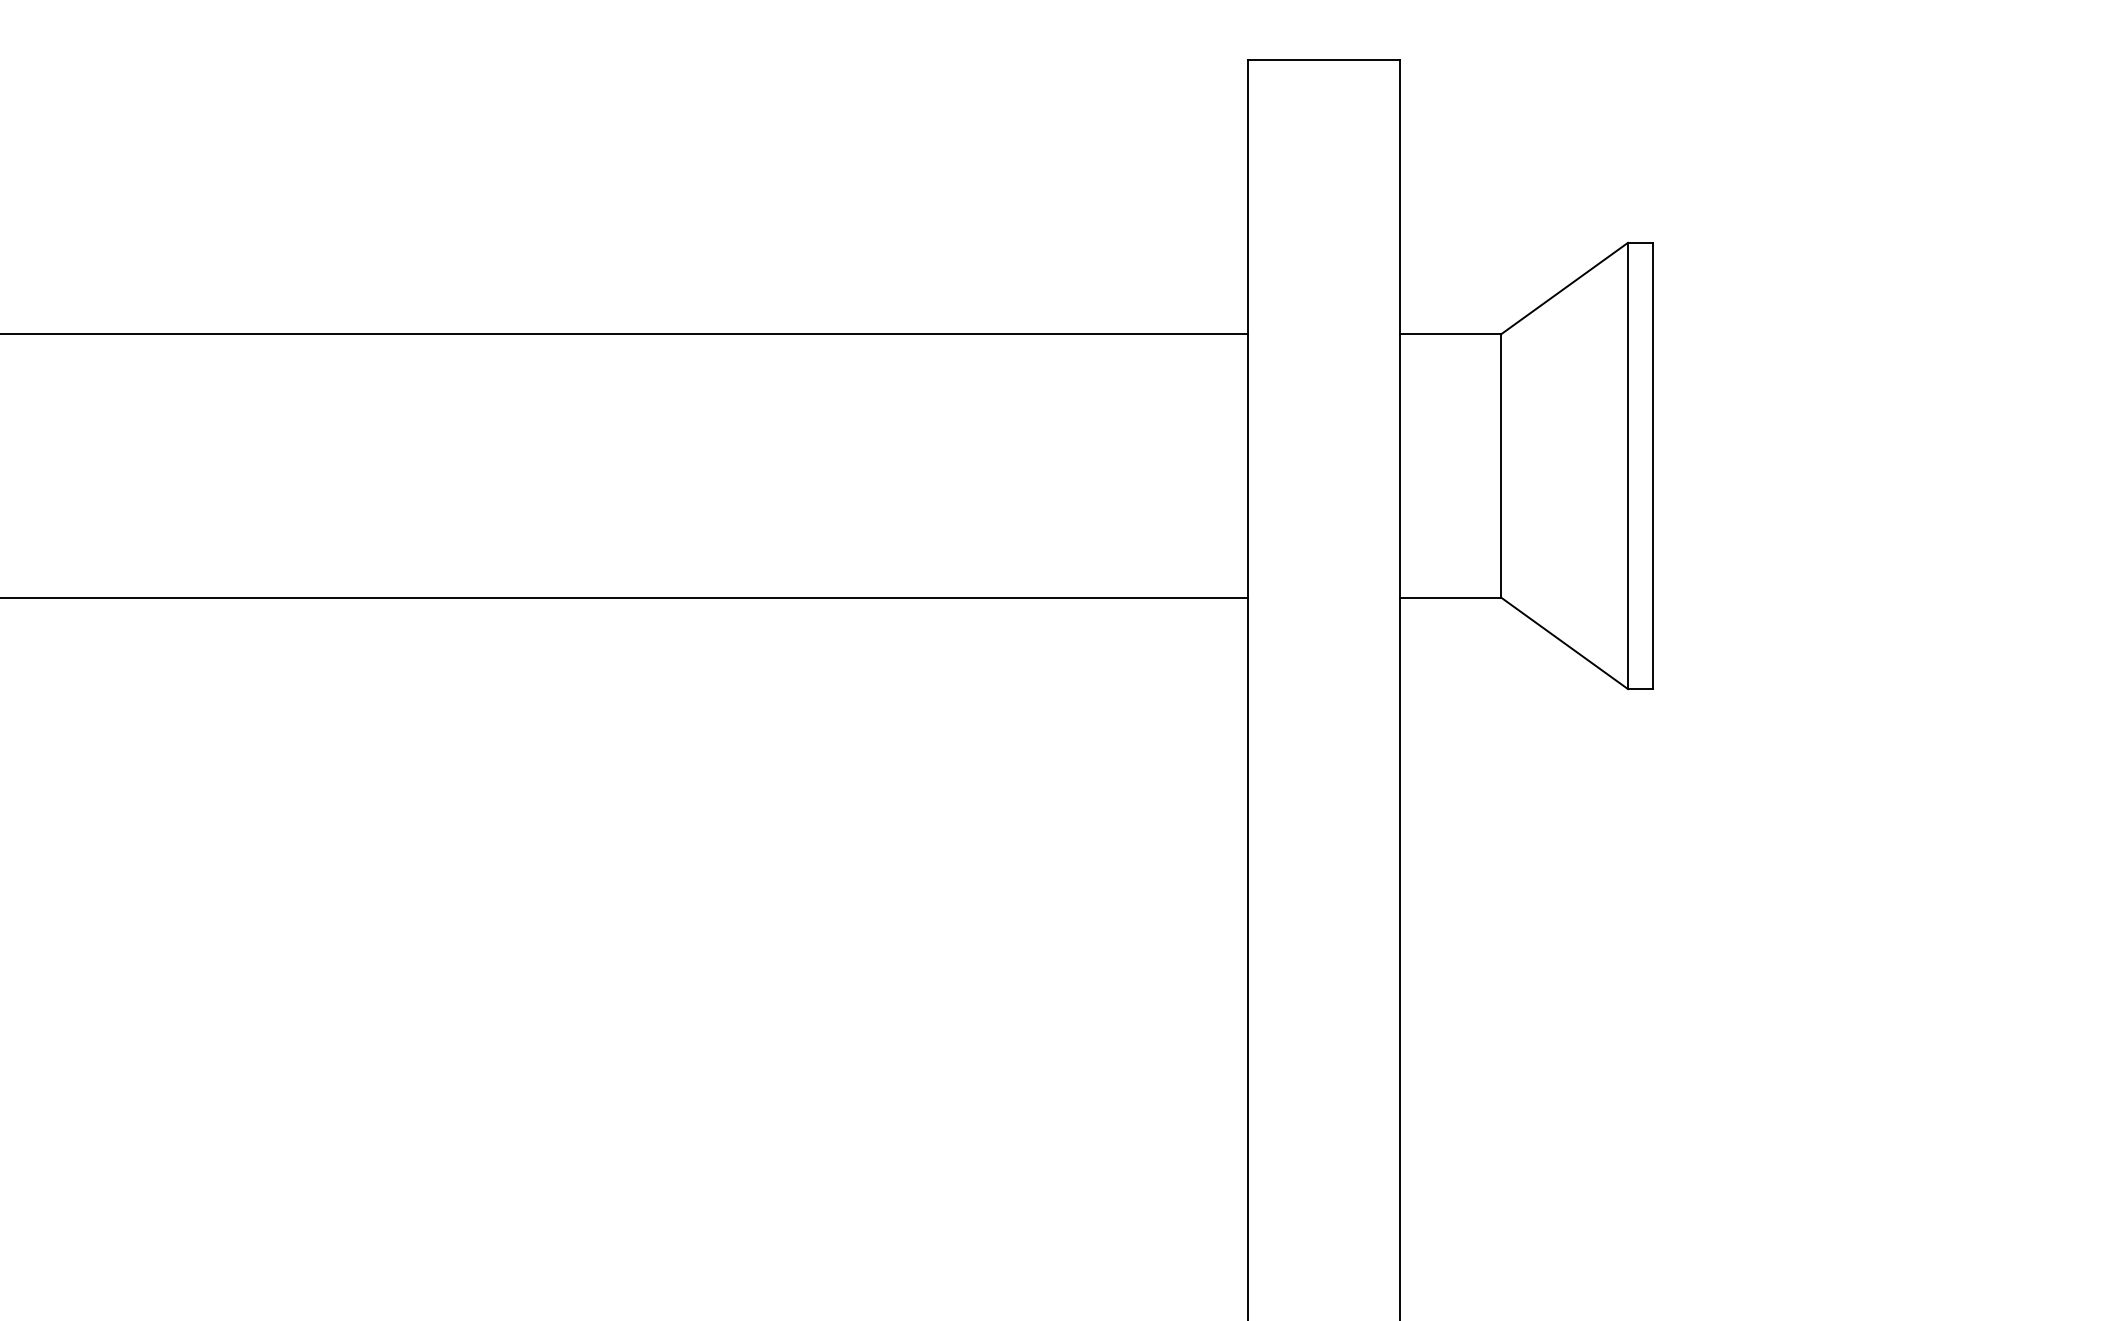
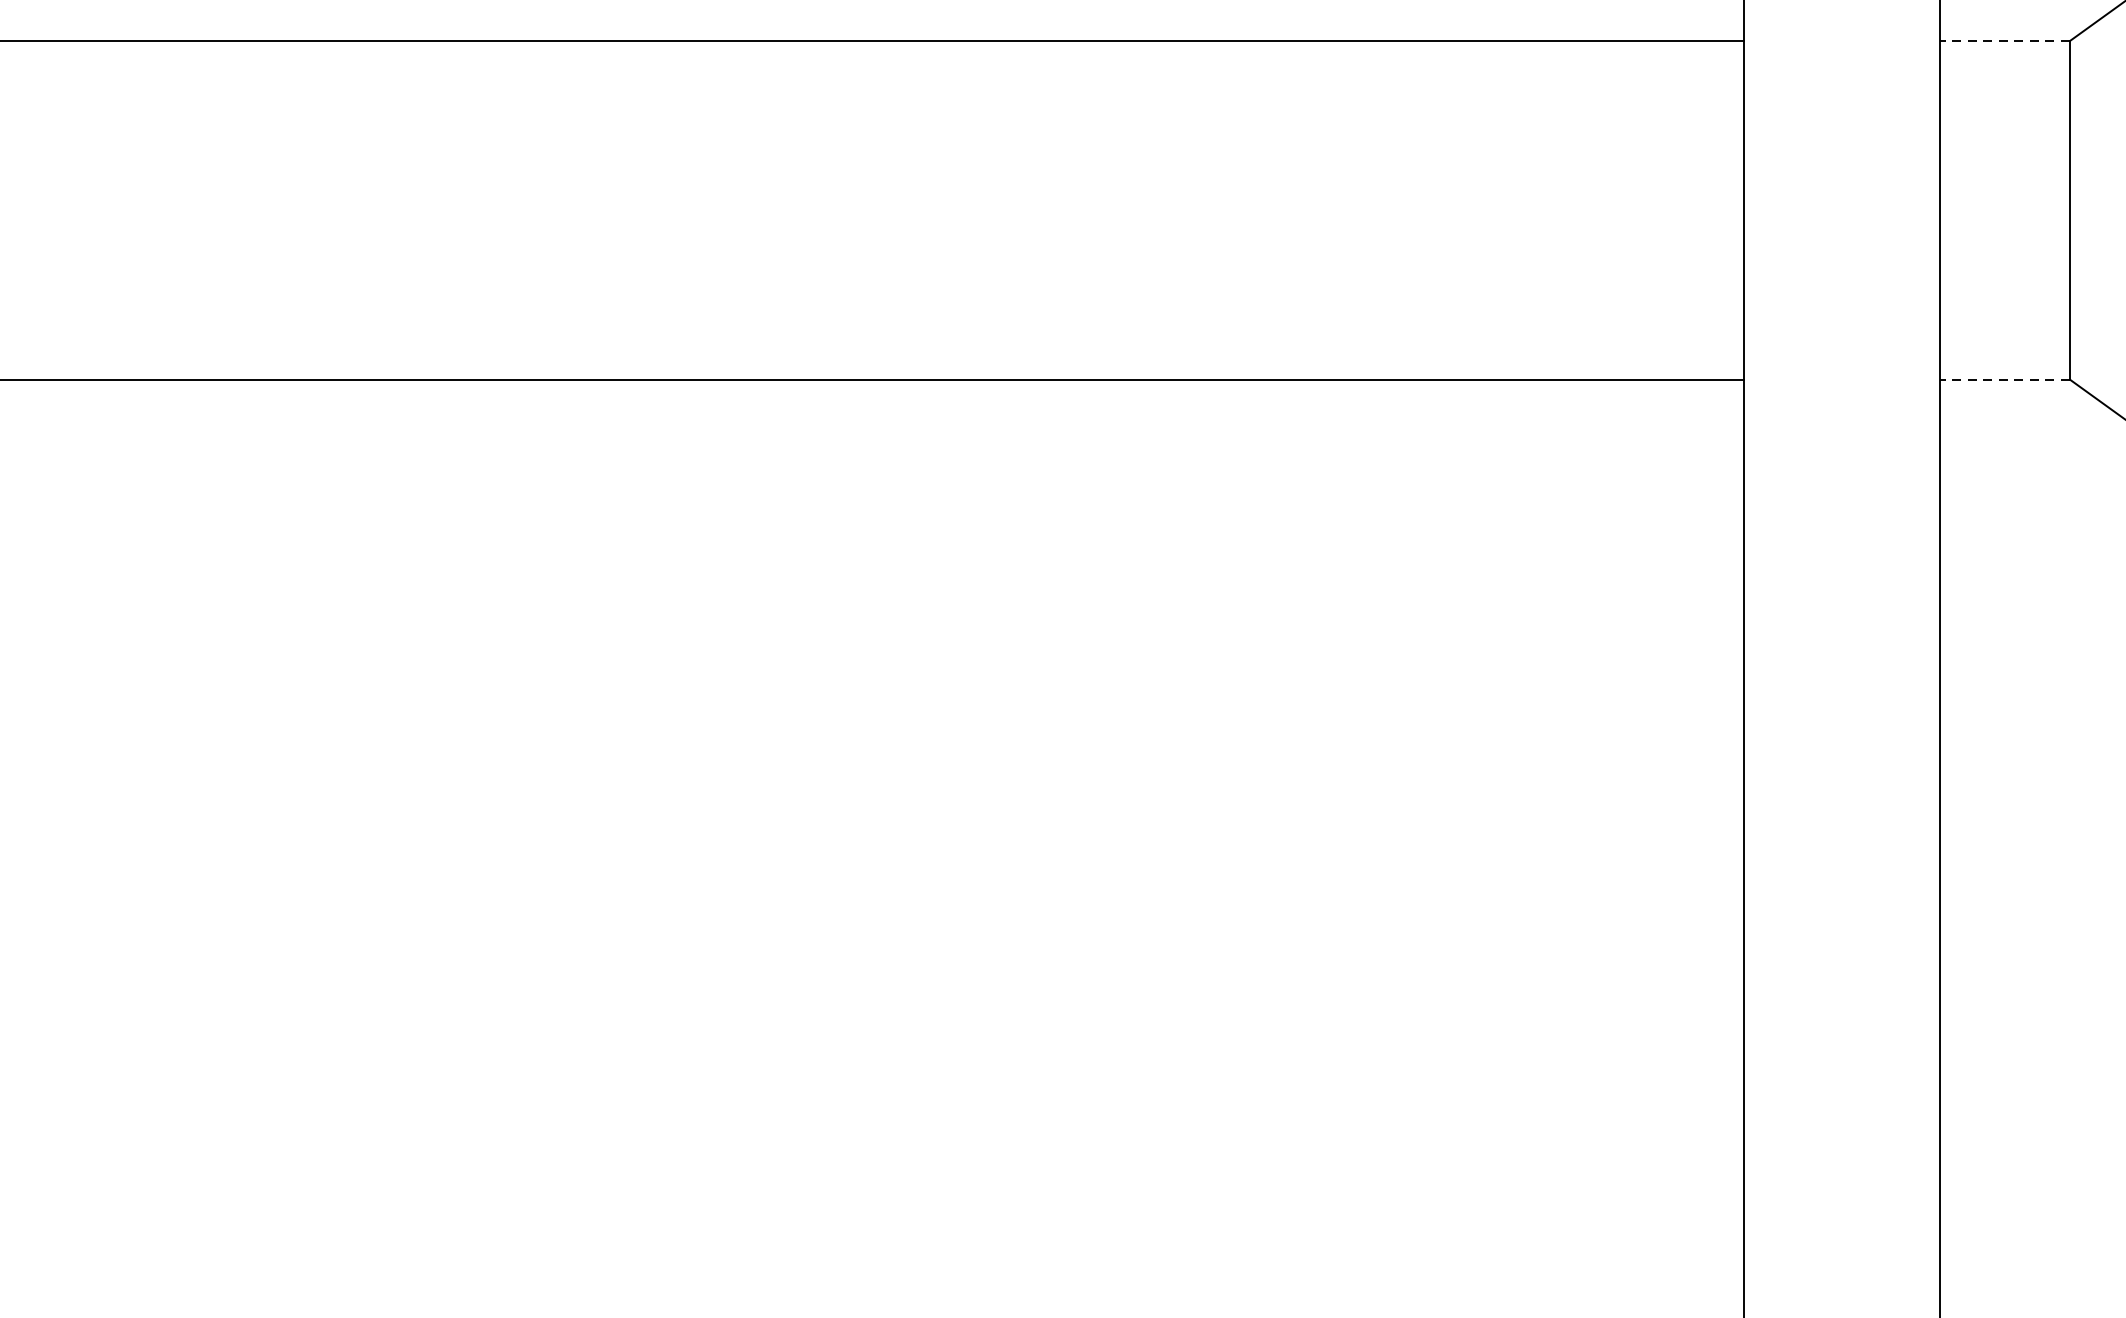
line: (1450, 334) -> (2004, 41), solid -> dashed
line: (1450, 597) -> (2004, 379), solid -> dashed

